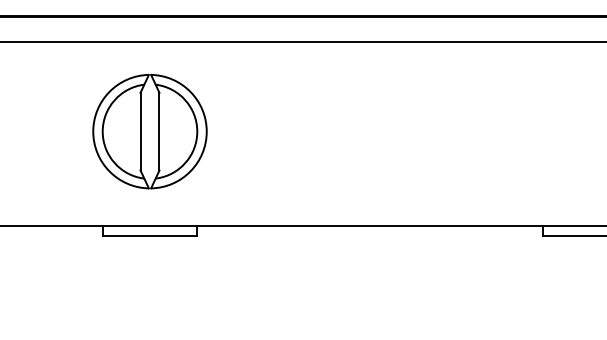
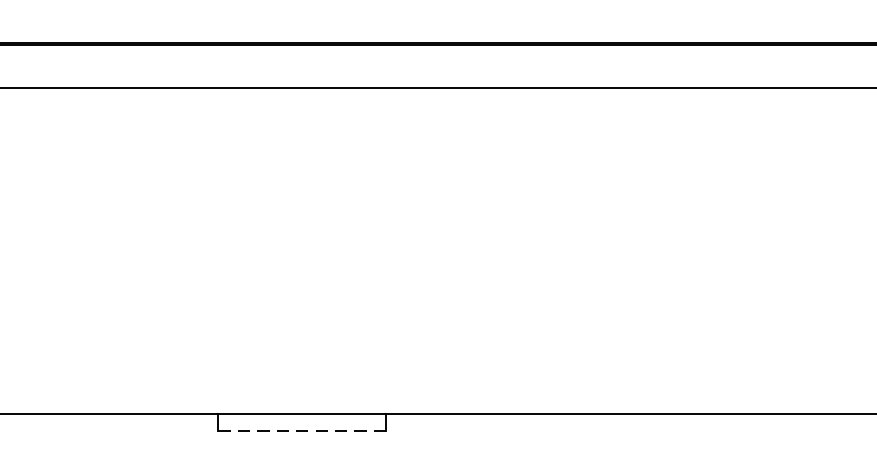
part: (149, 131) -> (300, 246), removed
line: (150, 235) -> (302, 430), solid -> dashed

